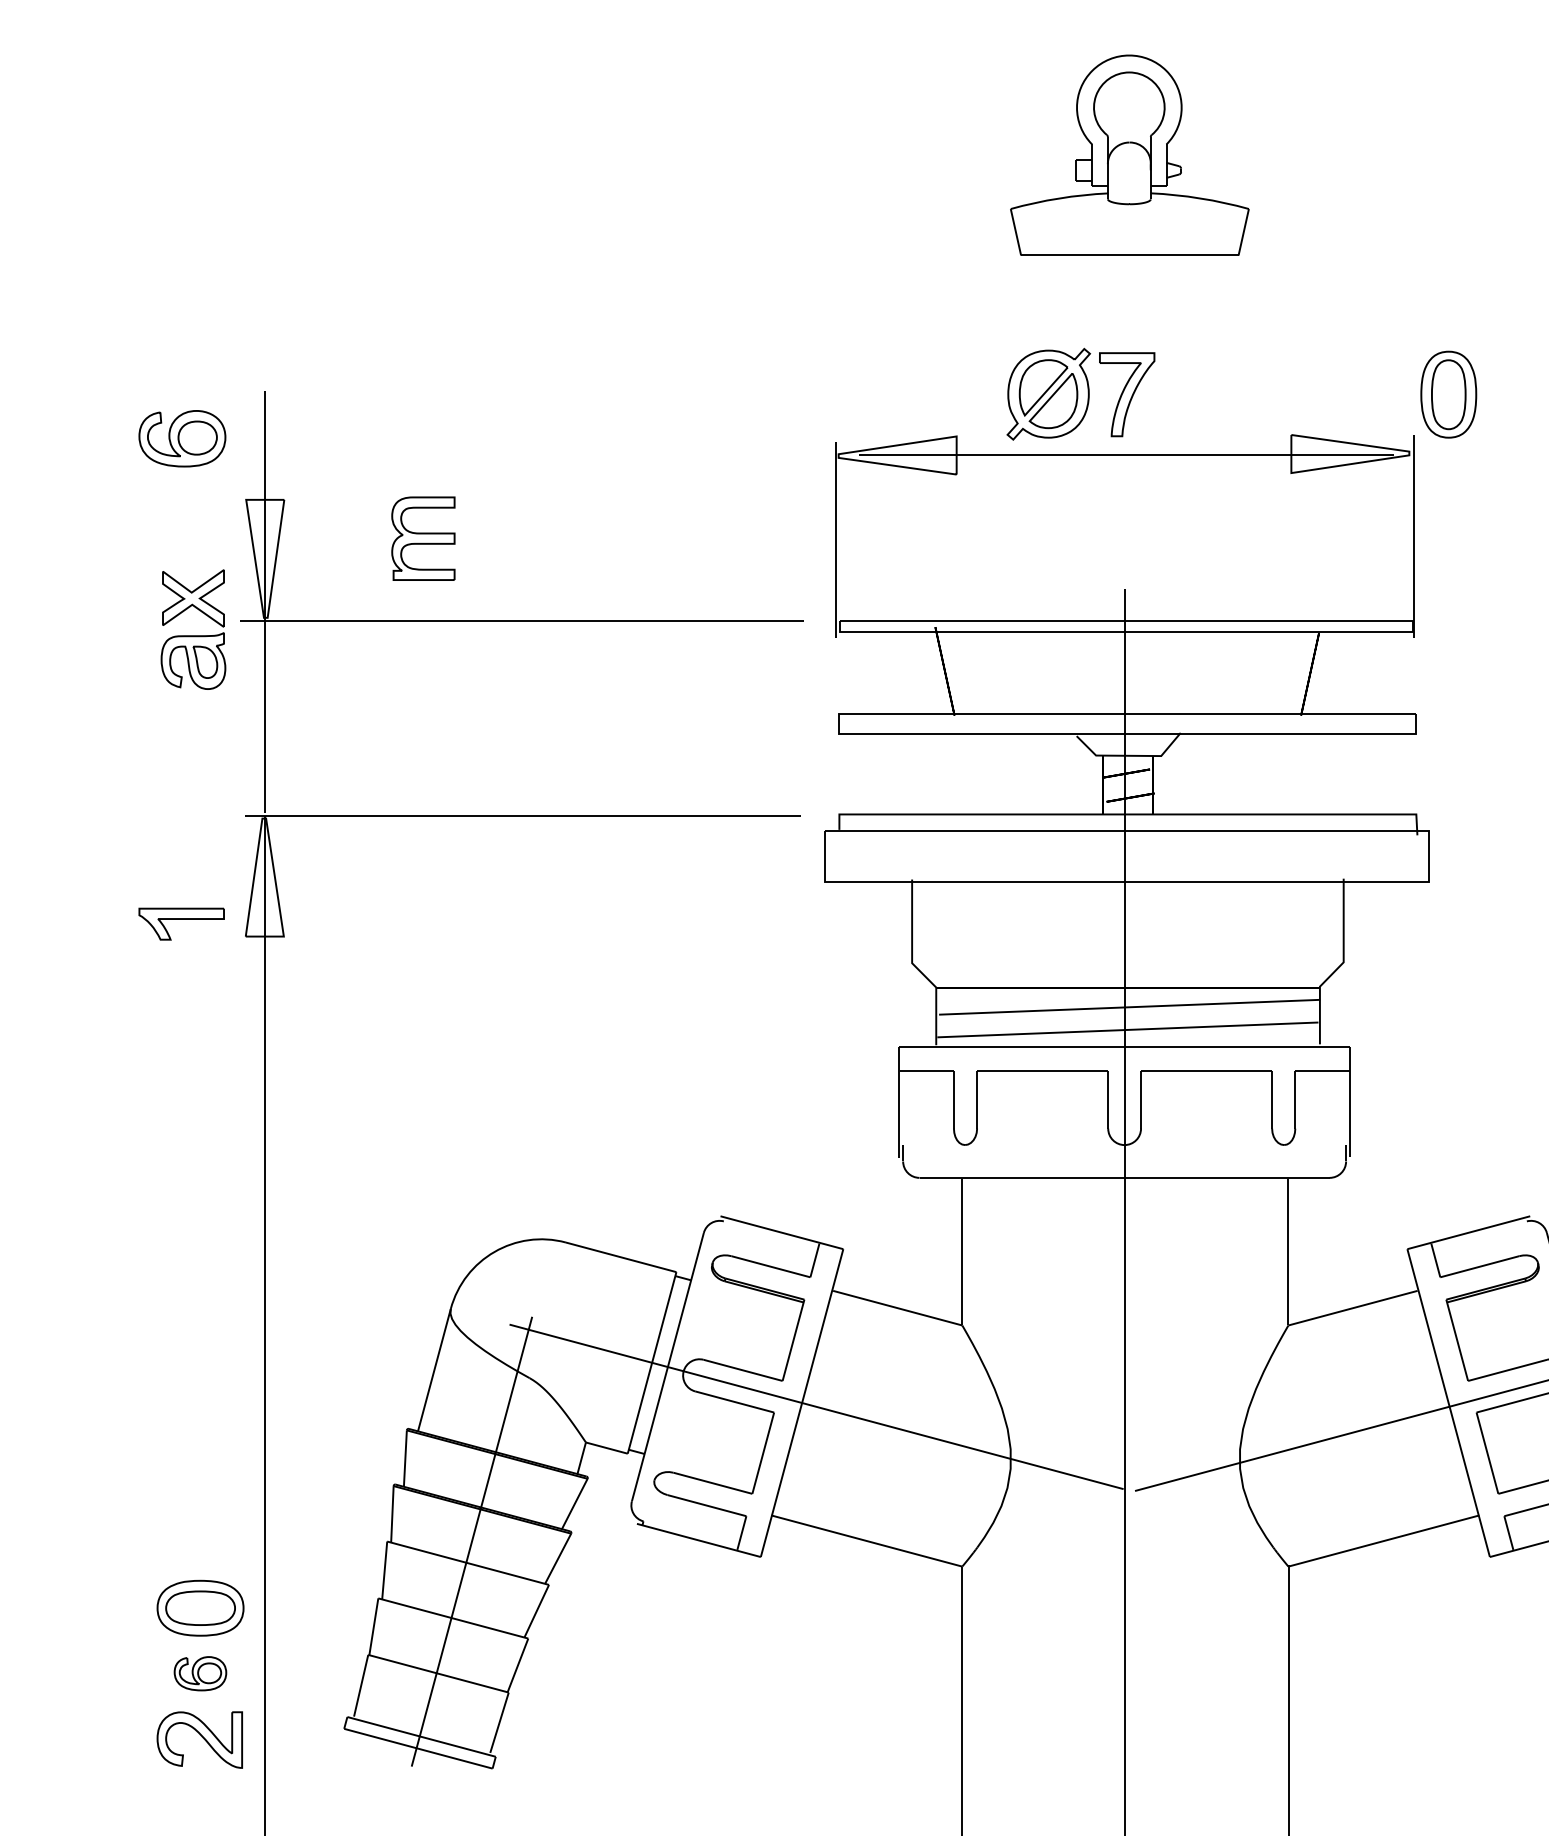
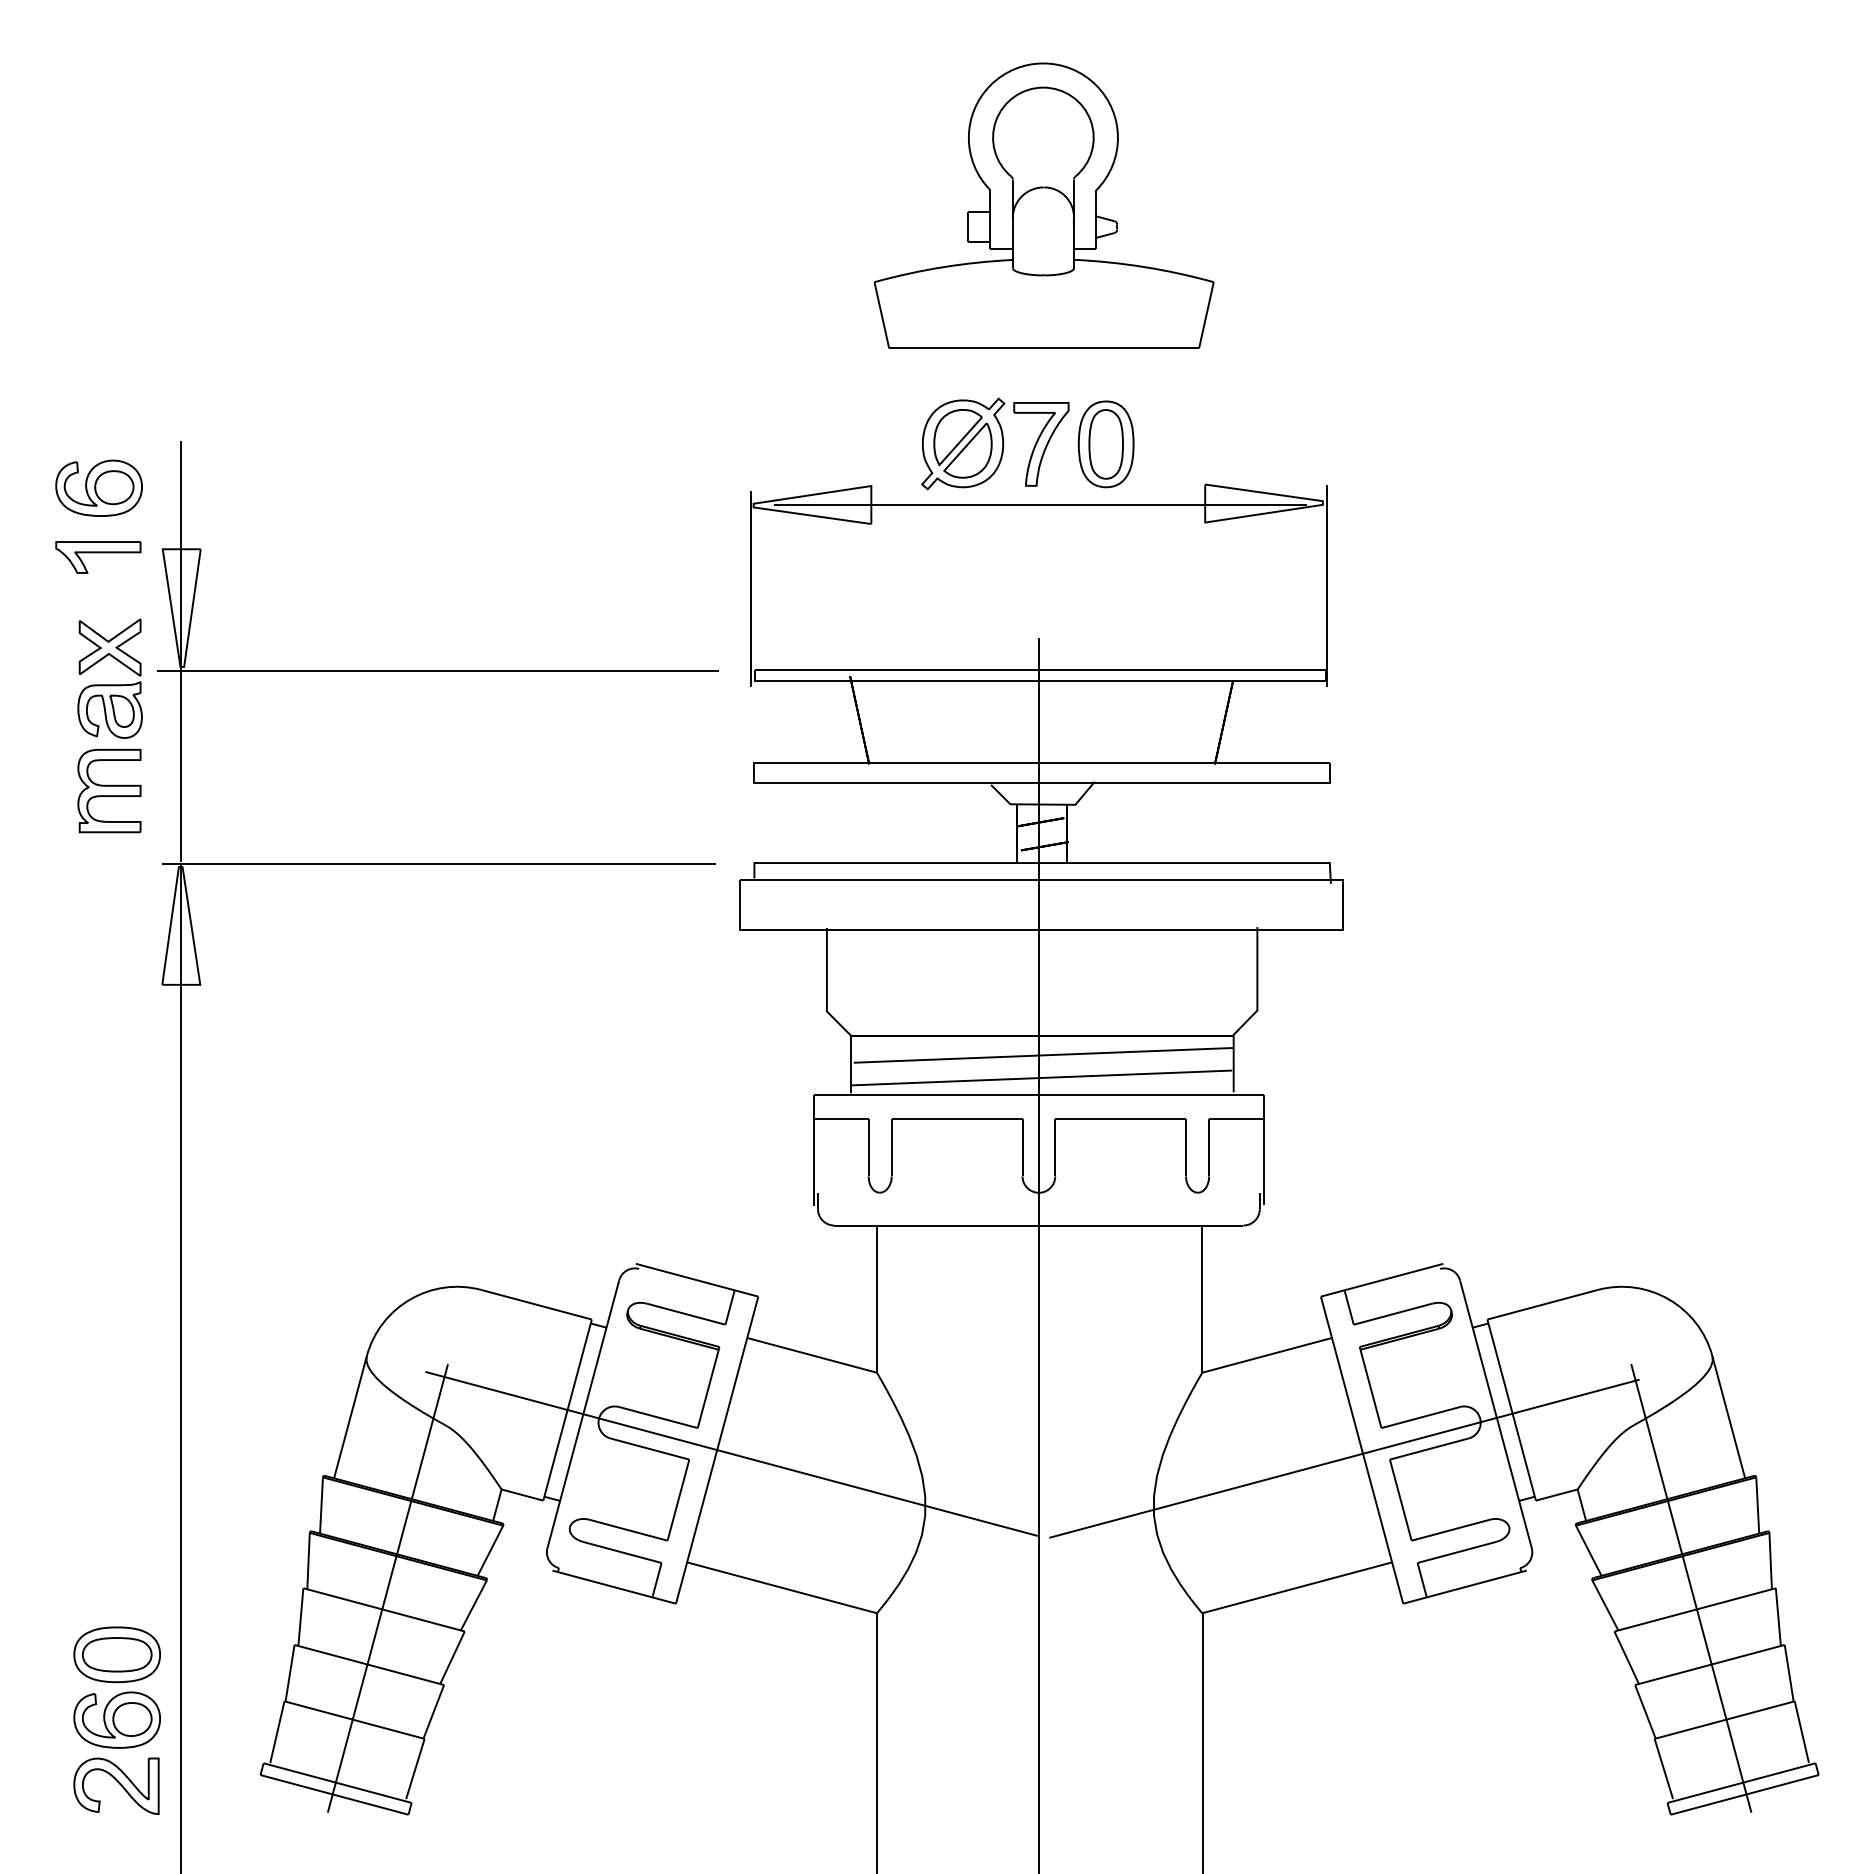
part: (1129, 155) -> (1043, 205), size x1.43
part: (1448, 394) -> (1105, 444), moved
part: (423, 538) -> (109, 790), moved
part: (181, 924) -> (98, 557), moved
part: (199, 1673) -> (116, 1719), size x1.67

